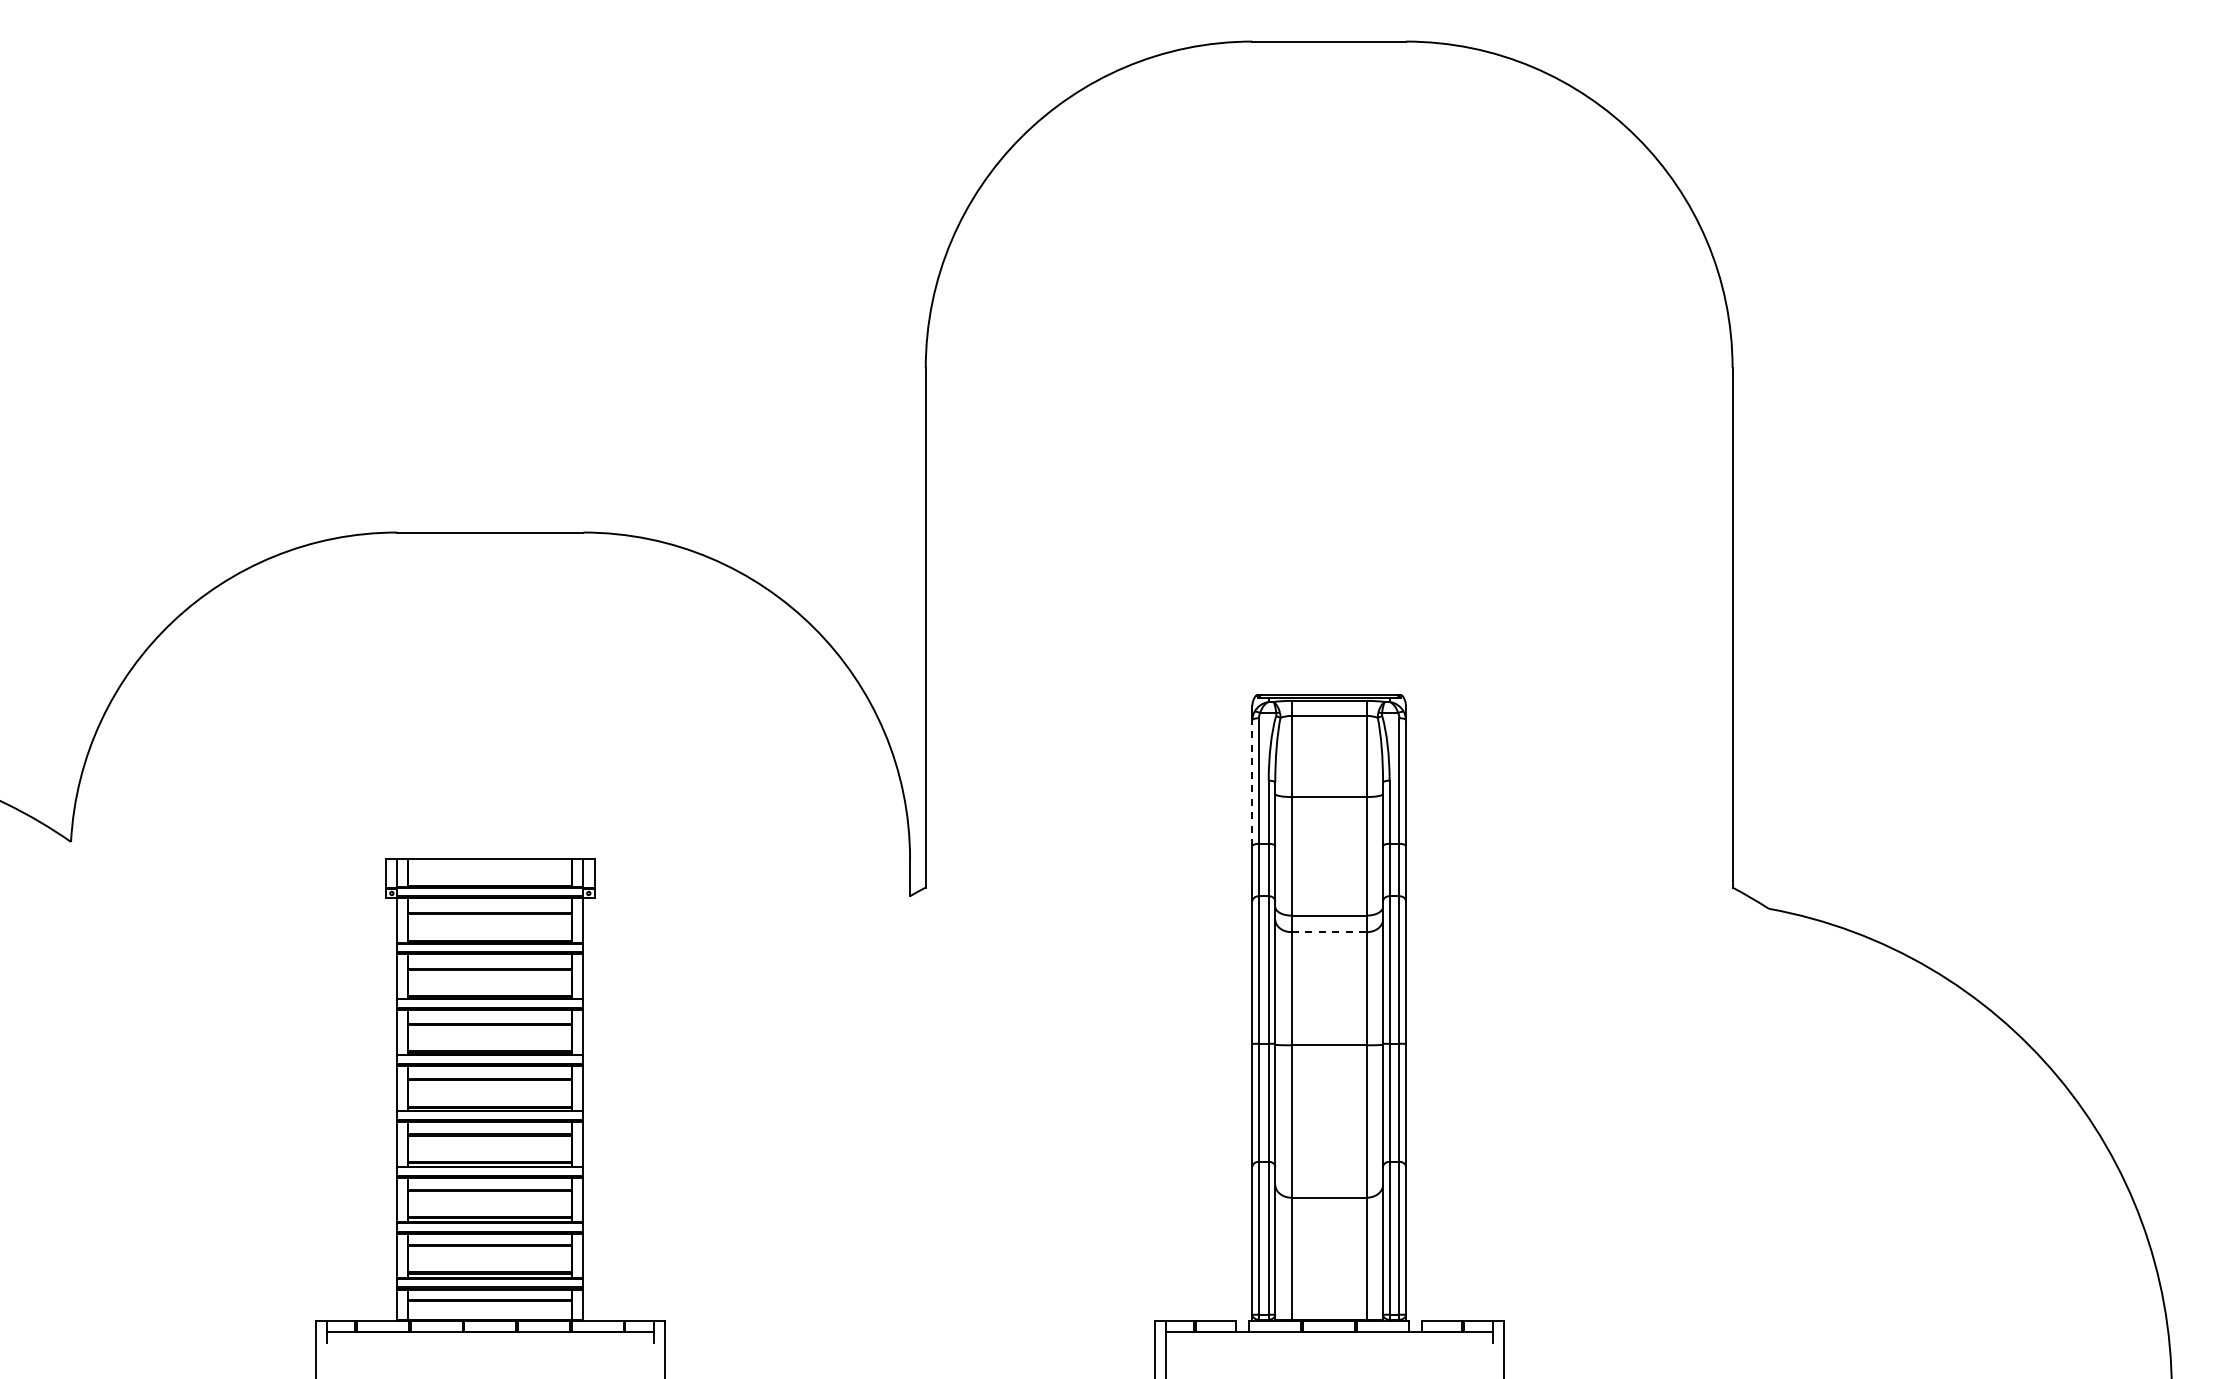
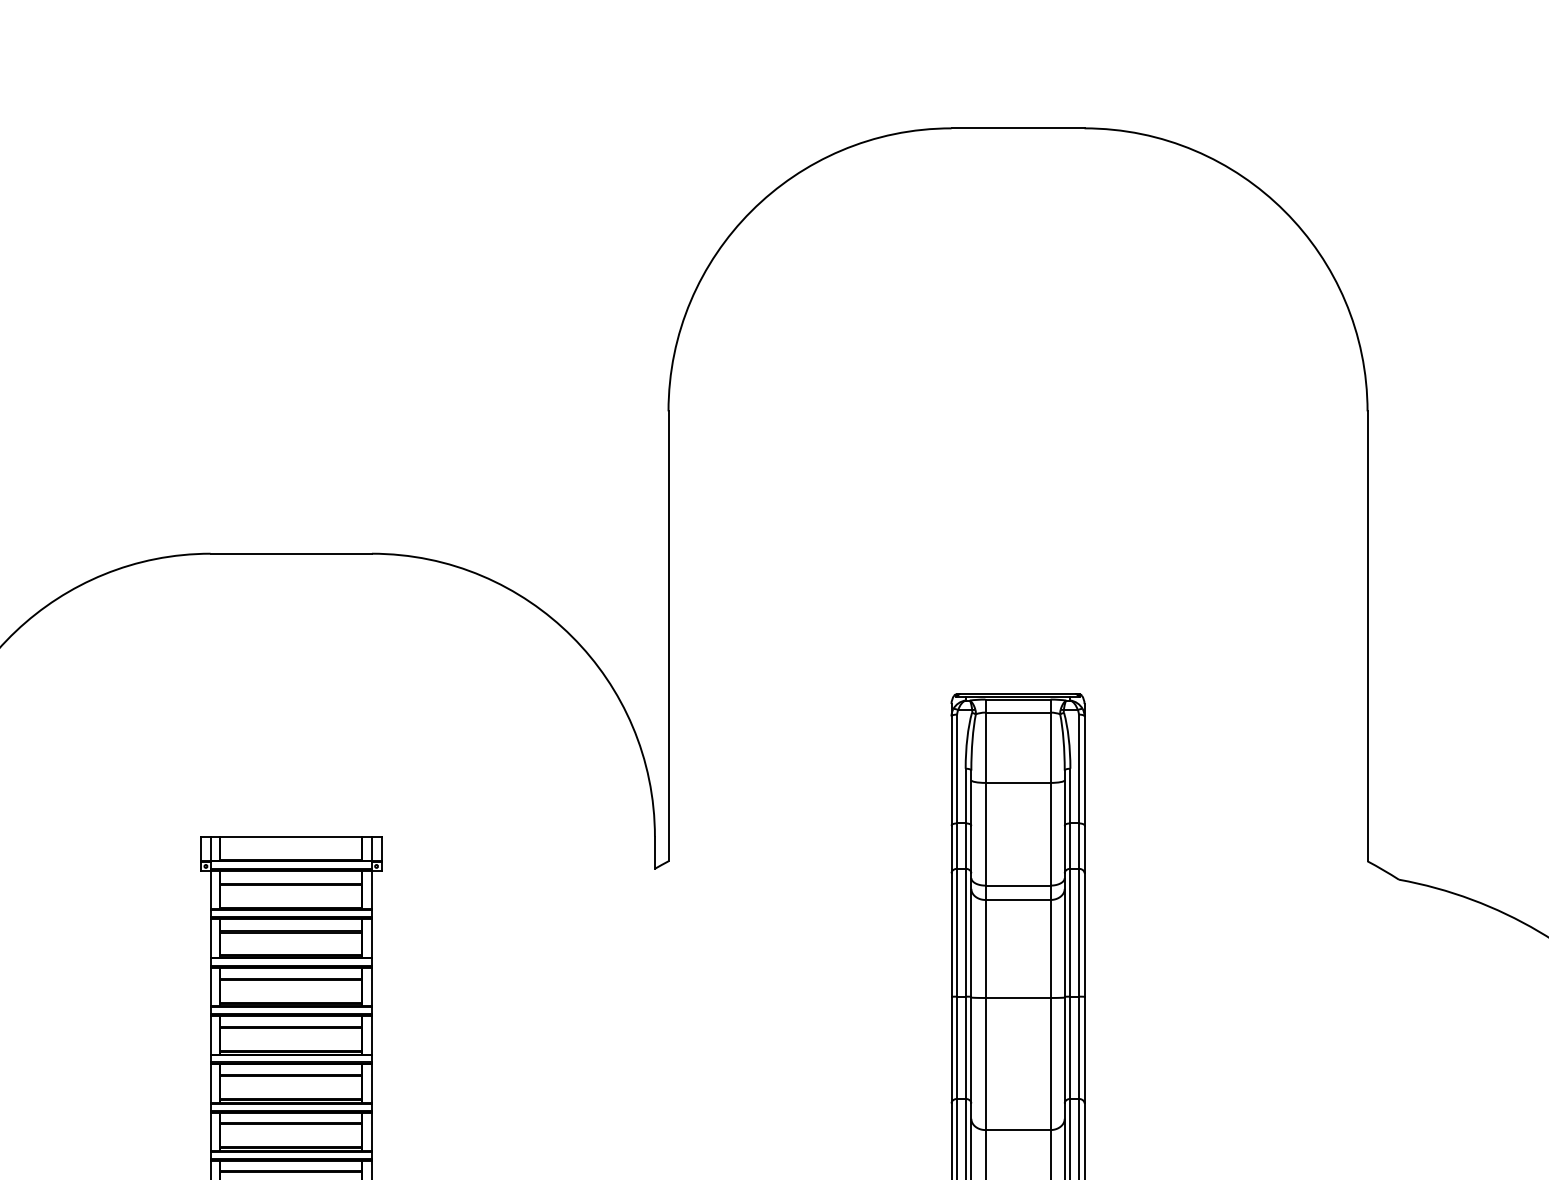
line: (1252, 782) -> (951, 770), dashed -> solid
line: (1329, 932) -> (1018, 900), dashed -> solid

